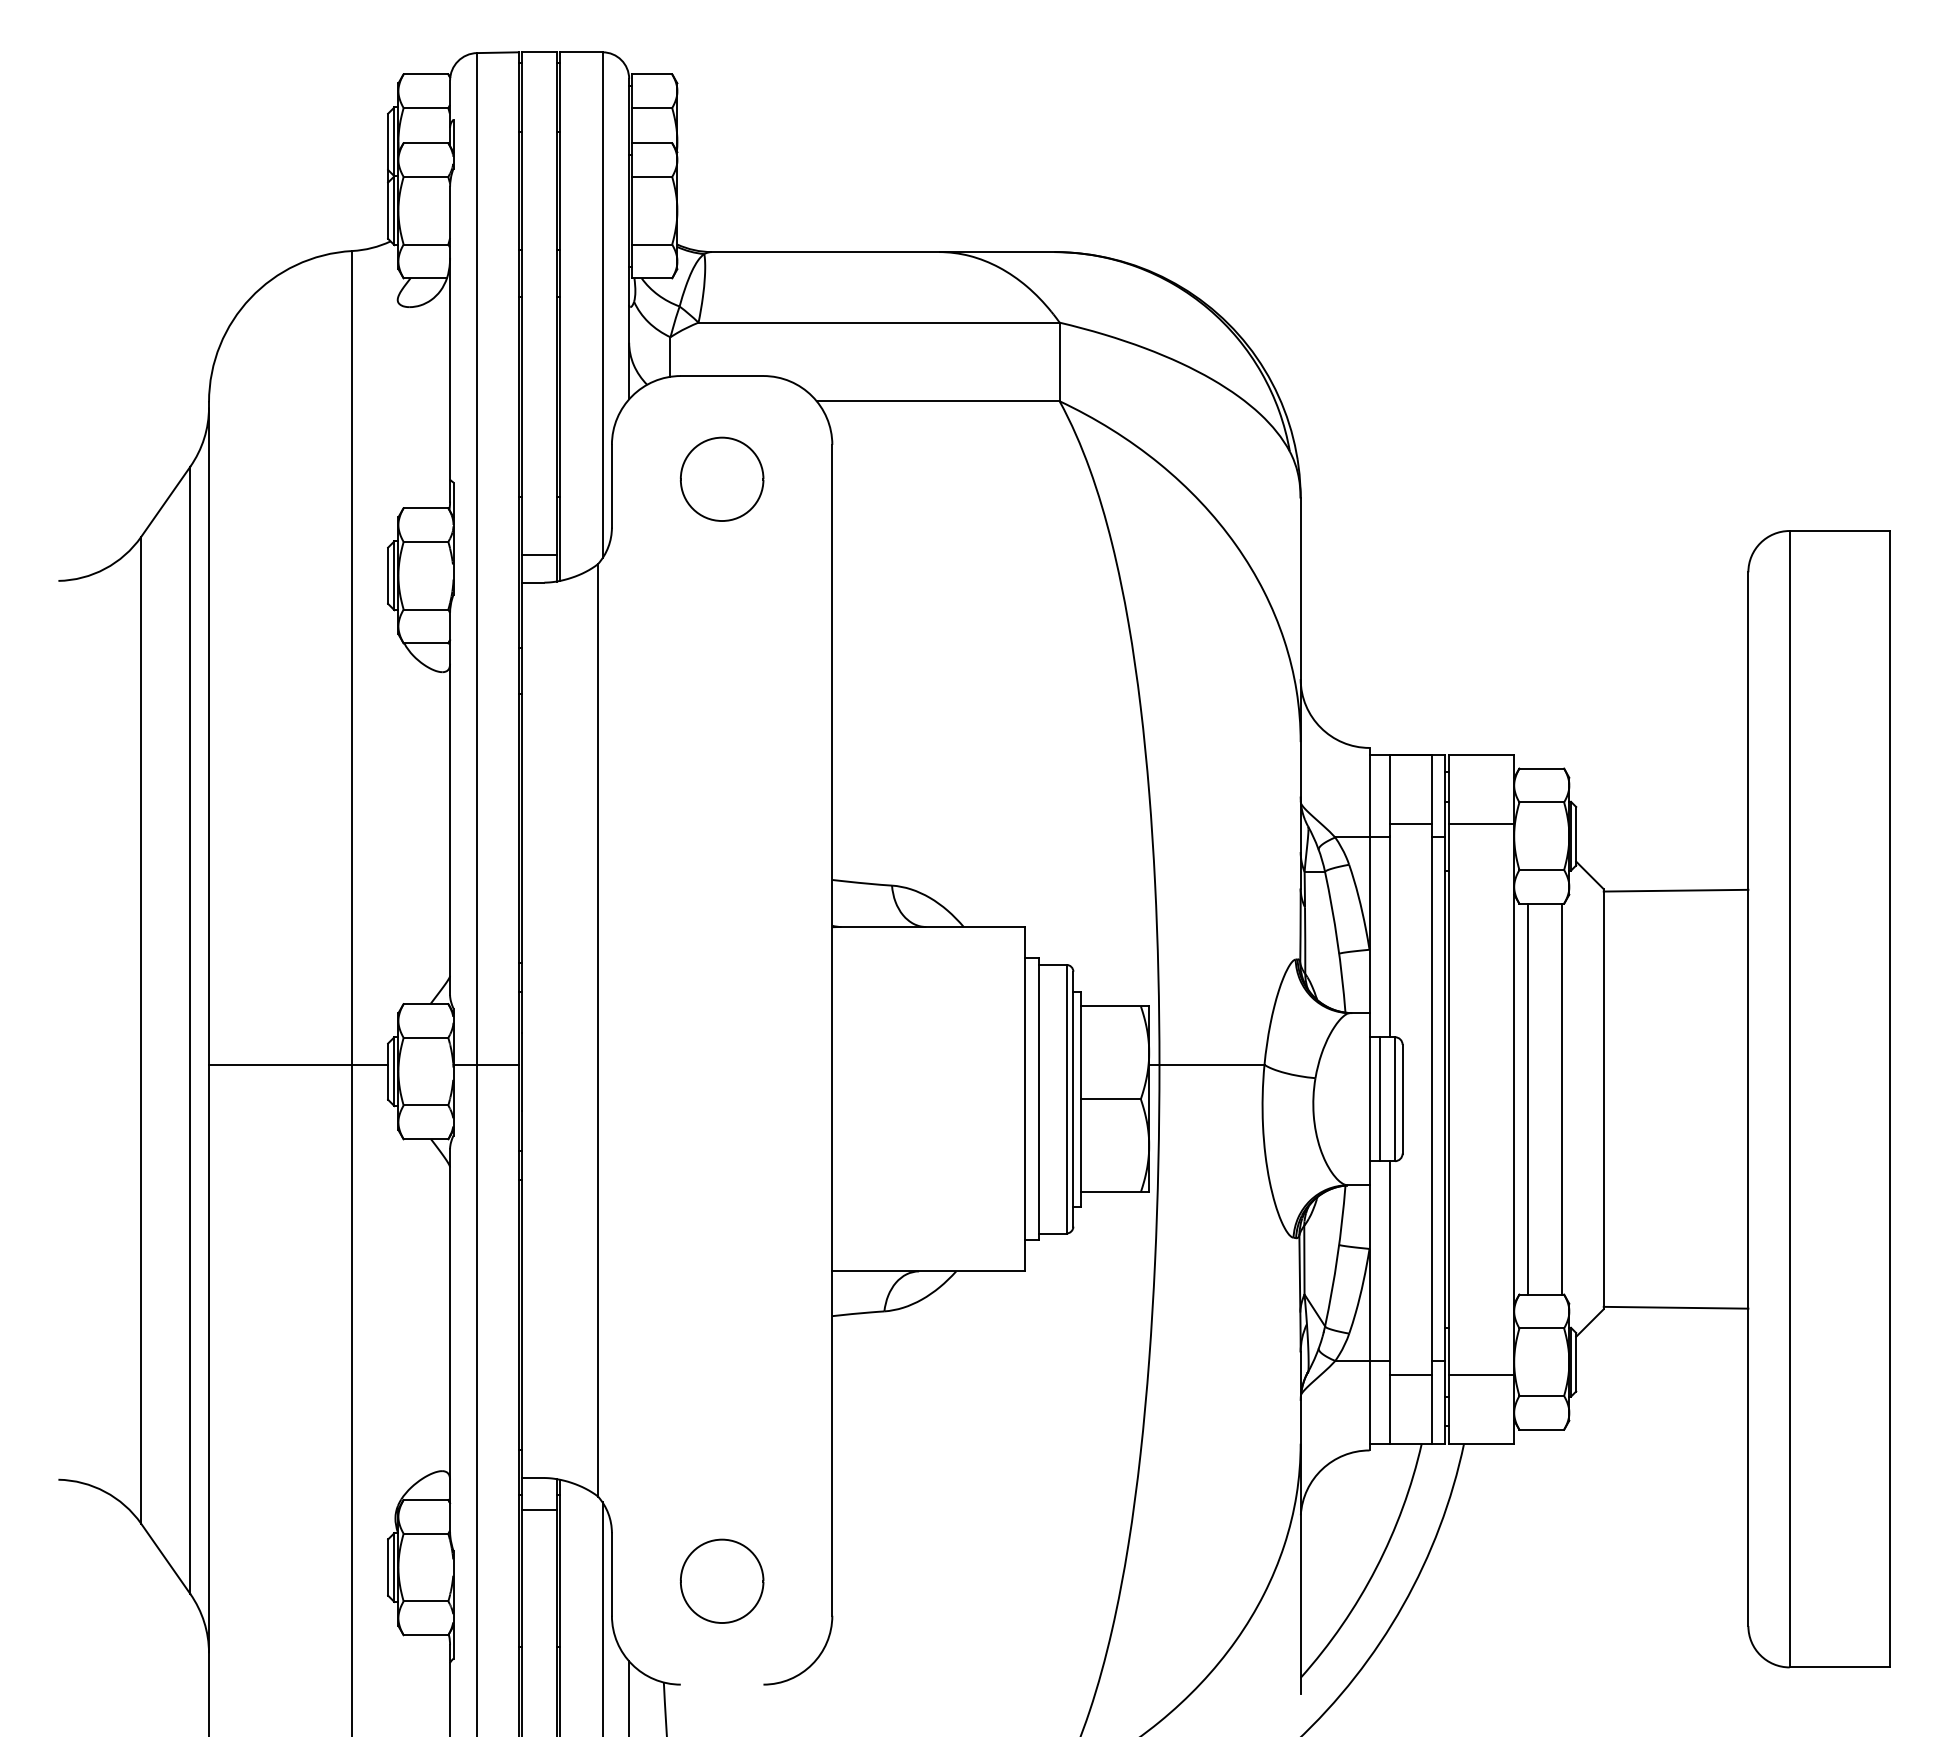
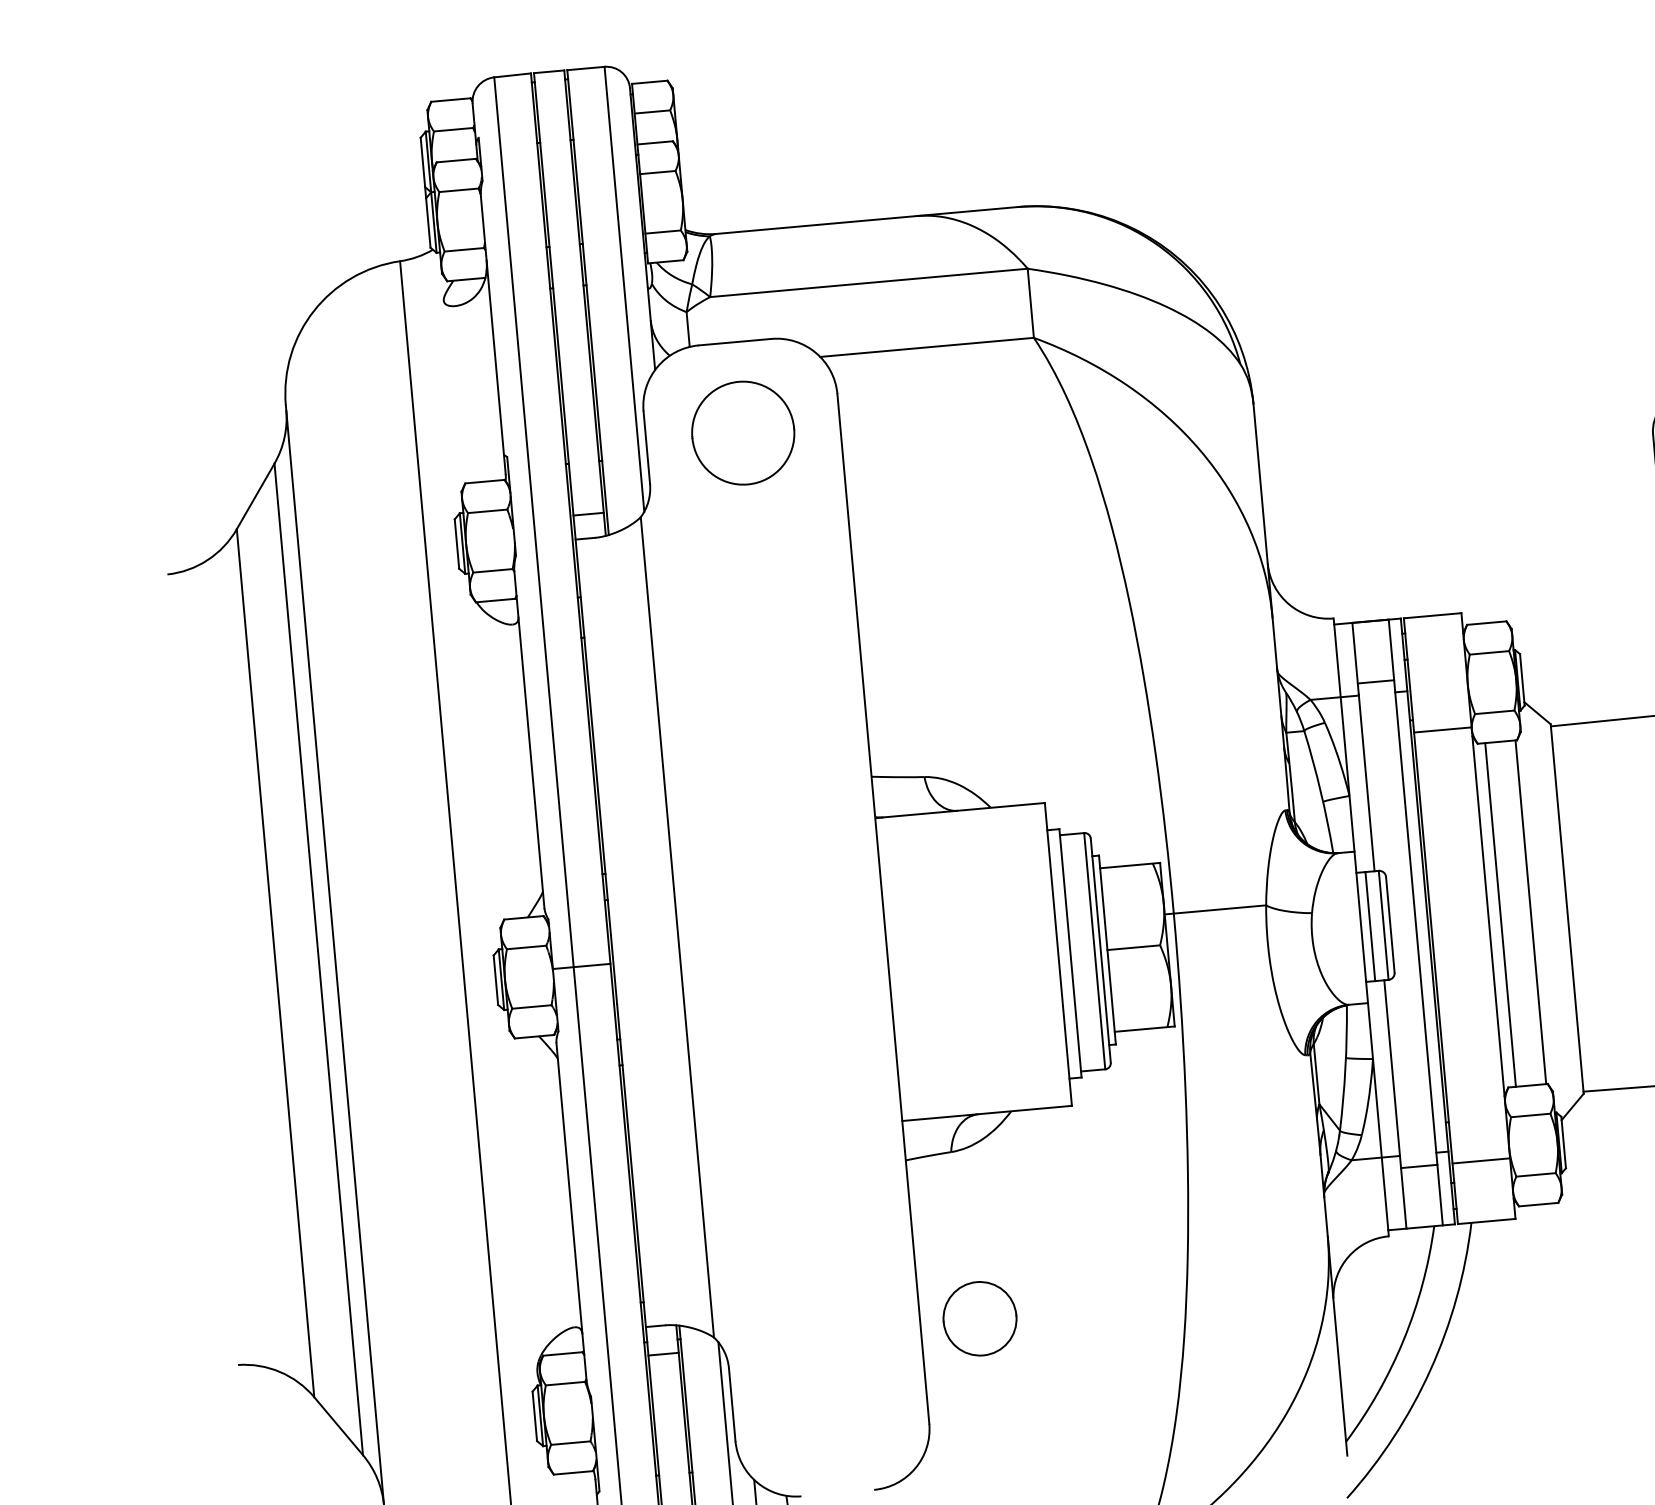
part: (721, 478) -> (742, 432), size x1.4
line: (1481, 823) -> (1442, 729), moved
line: (298, 1064) -> (416, 980), removed
part: (721, 1580) -> (979, 1318), moved

